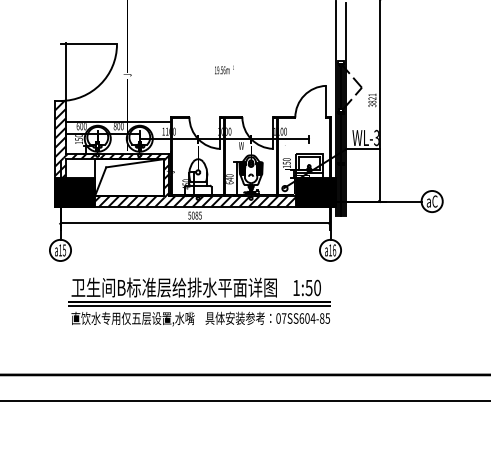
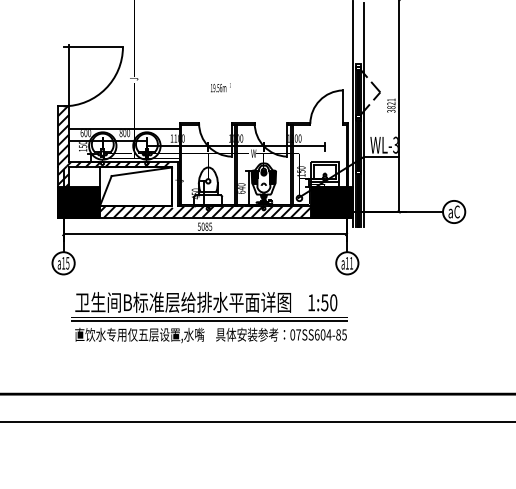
text: (224, 69) -> (220, 87), moved
hatch: (166, 176) -> (174, 185), removed
text: (334, 250) -> (351, 263), a16 -> a11

